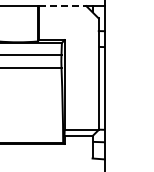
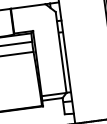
line: (62, 6) -> (28, 6), dashed -> solid

